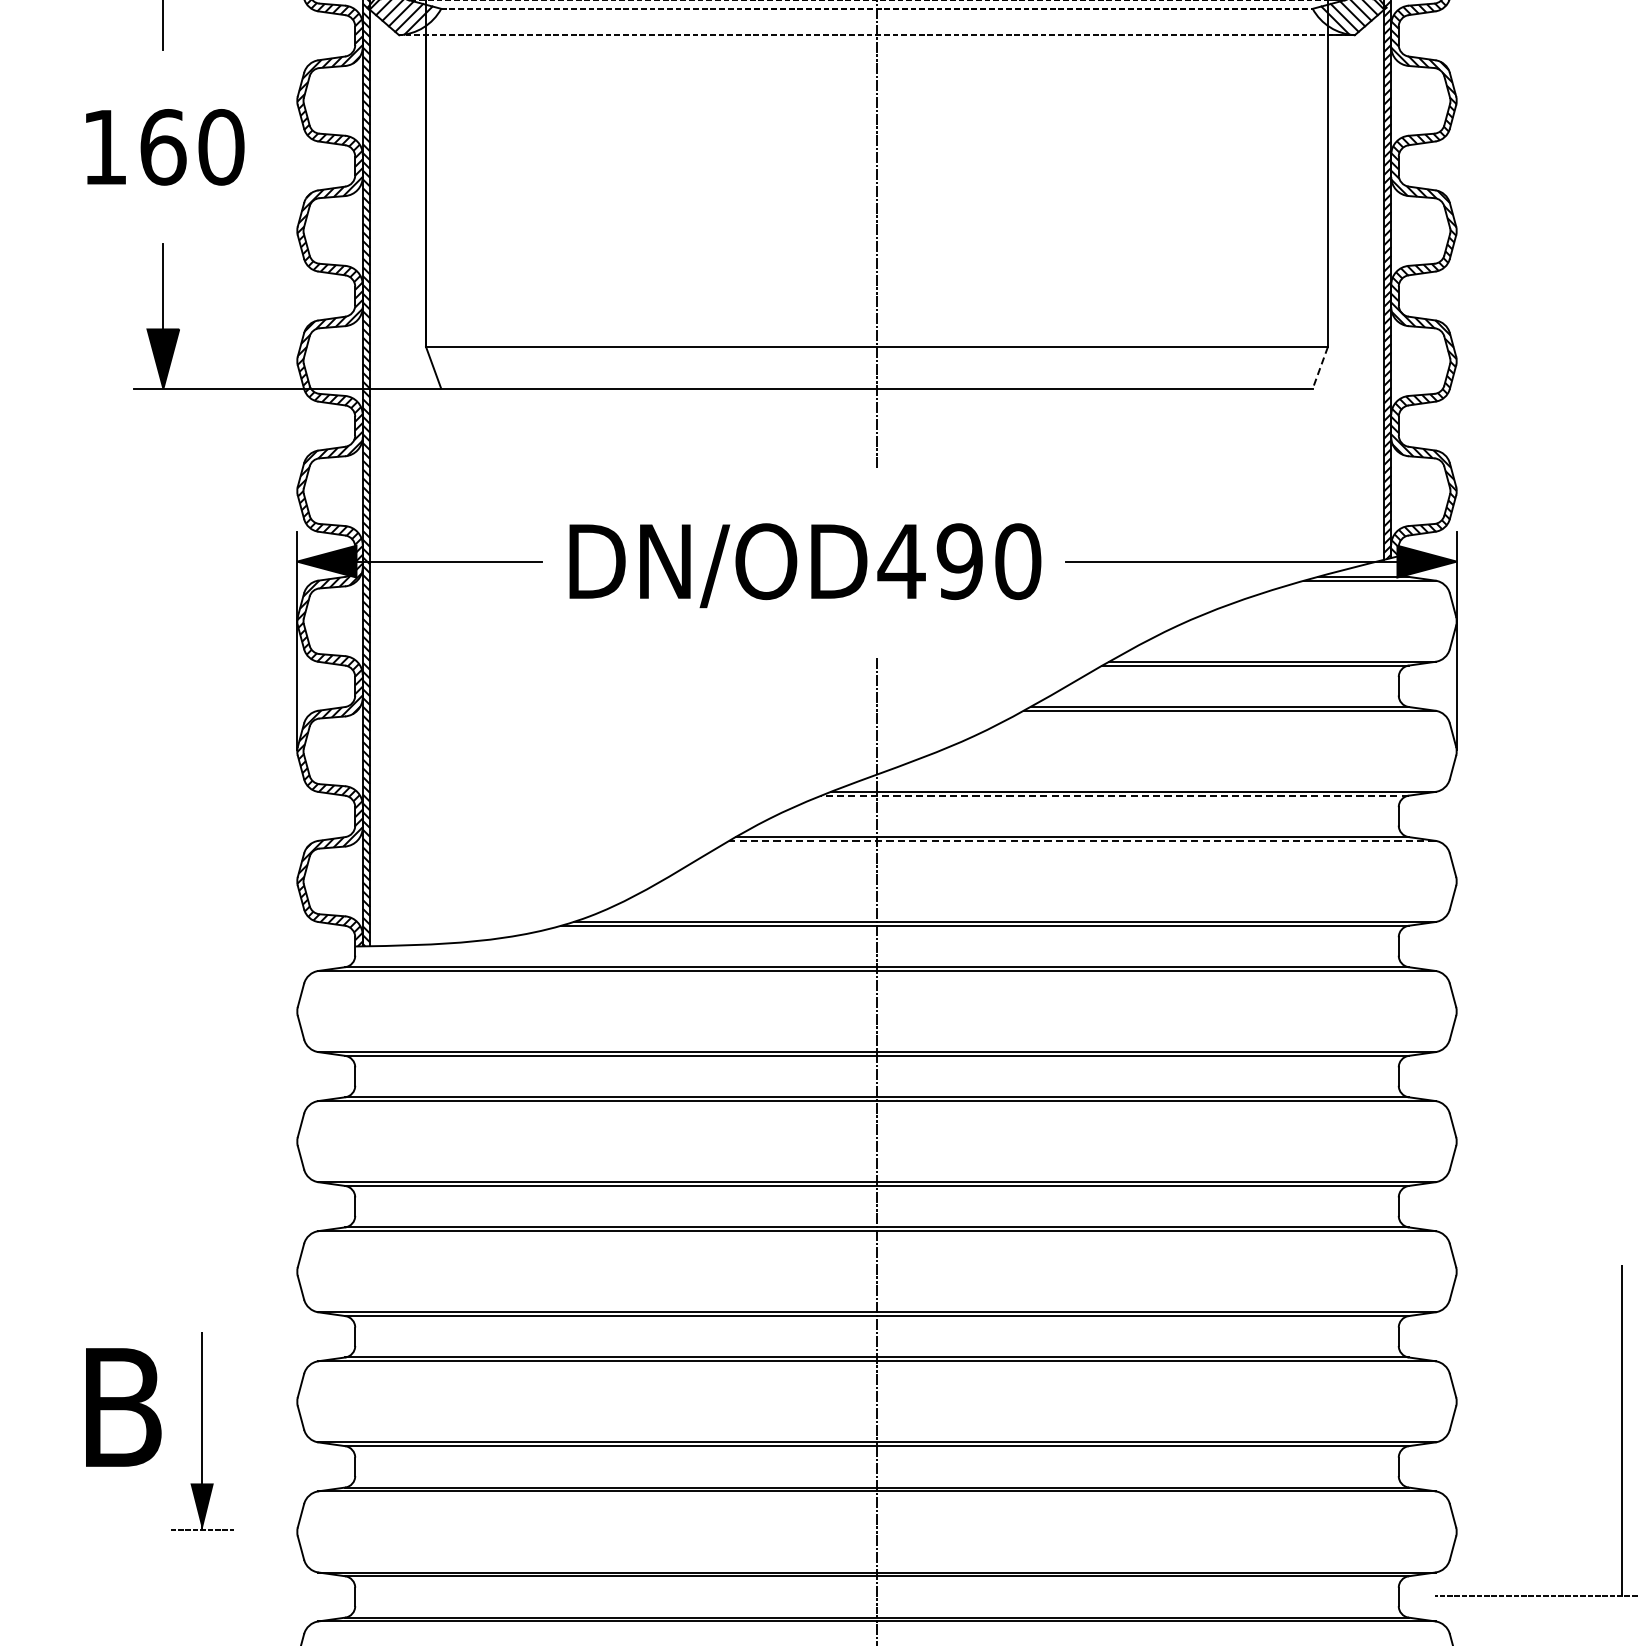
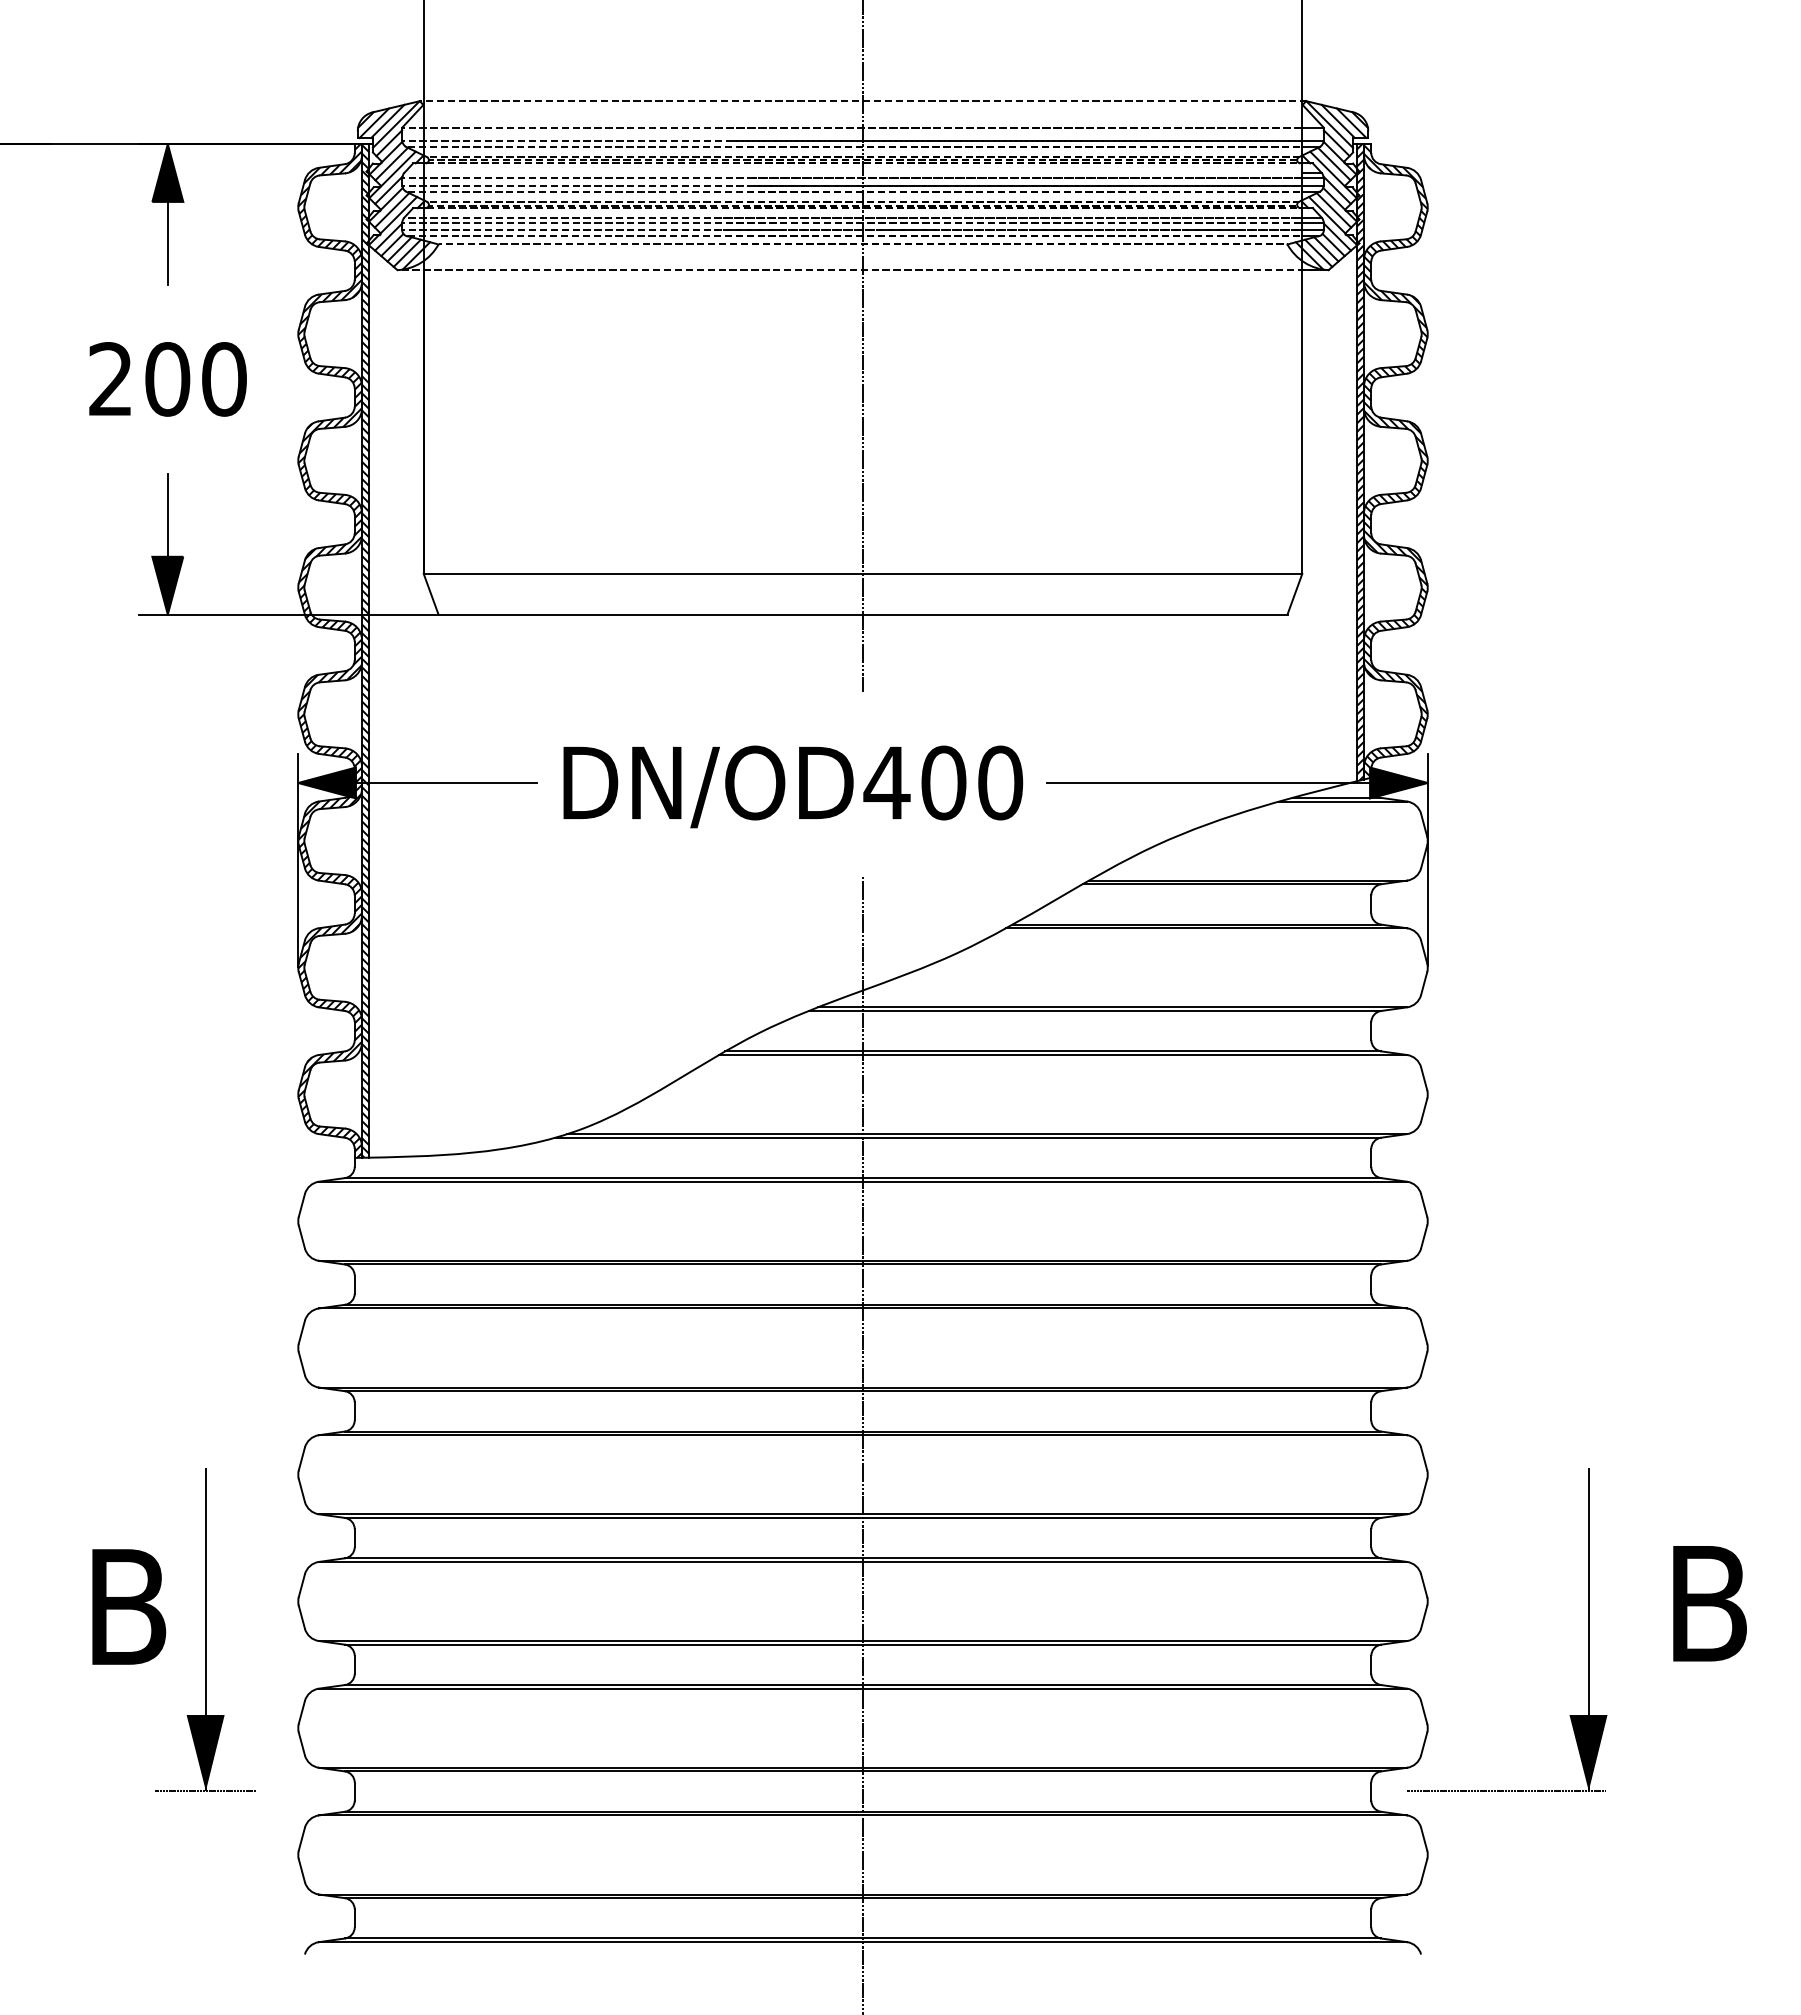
text: (134, 147) -> (139, 379), 160 -> 200
line: (1319, 368) -> (1294, 594), dashed -> solid
text: (959, 561) -> (943, 782), OD490 -> OD400
line: (1114, 796) -> (1094, 1011), dashed -> solid
line: (1081, 841) -> (1062, 1055), dashed -> solid
part: (202, 1430) -> (205, 1629), size x1.67
fill: (1621, 1557) -> (1588, 1753), added

